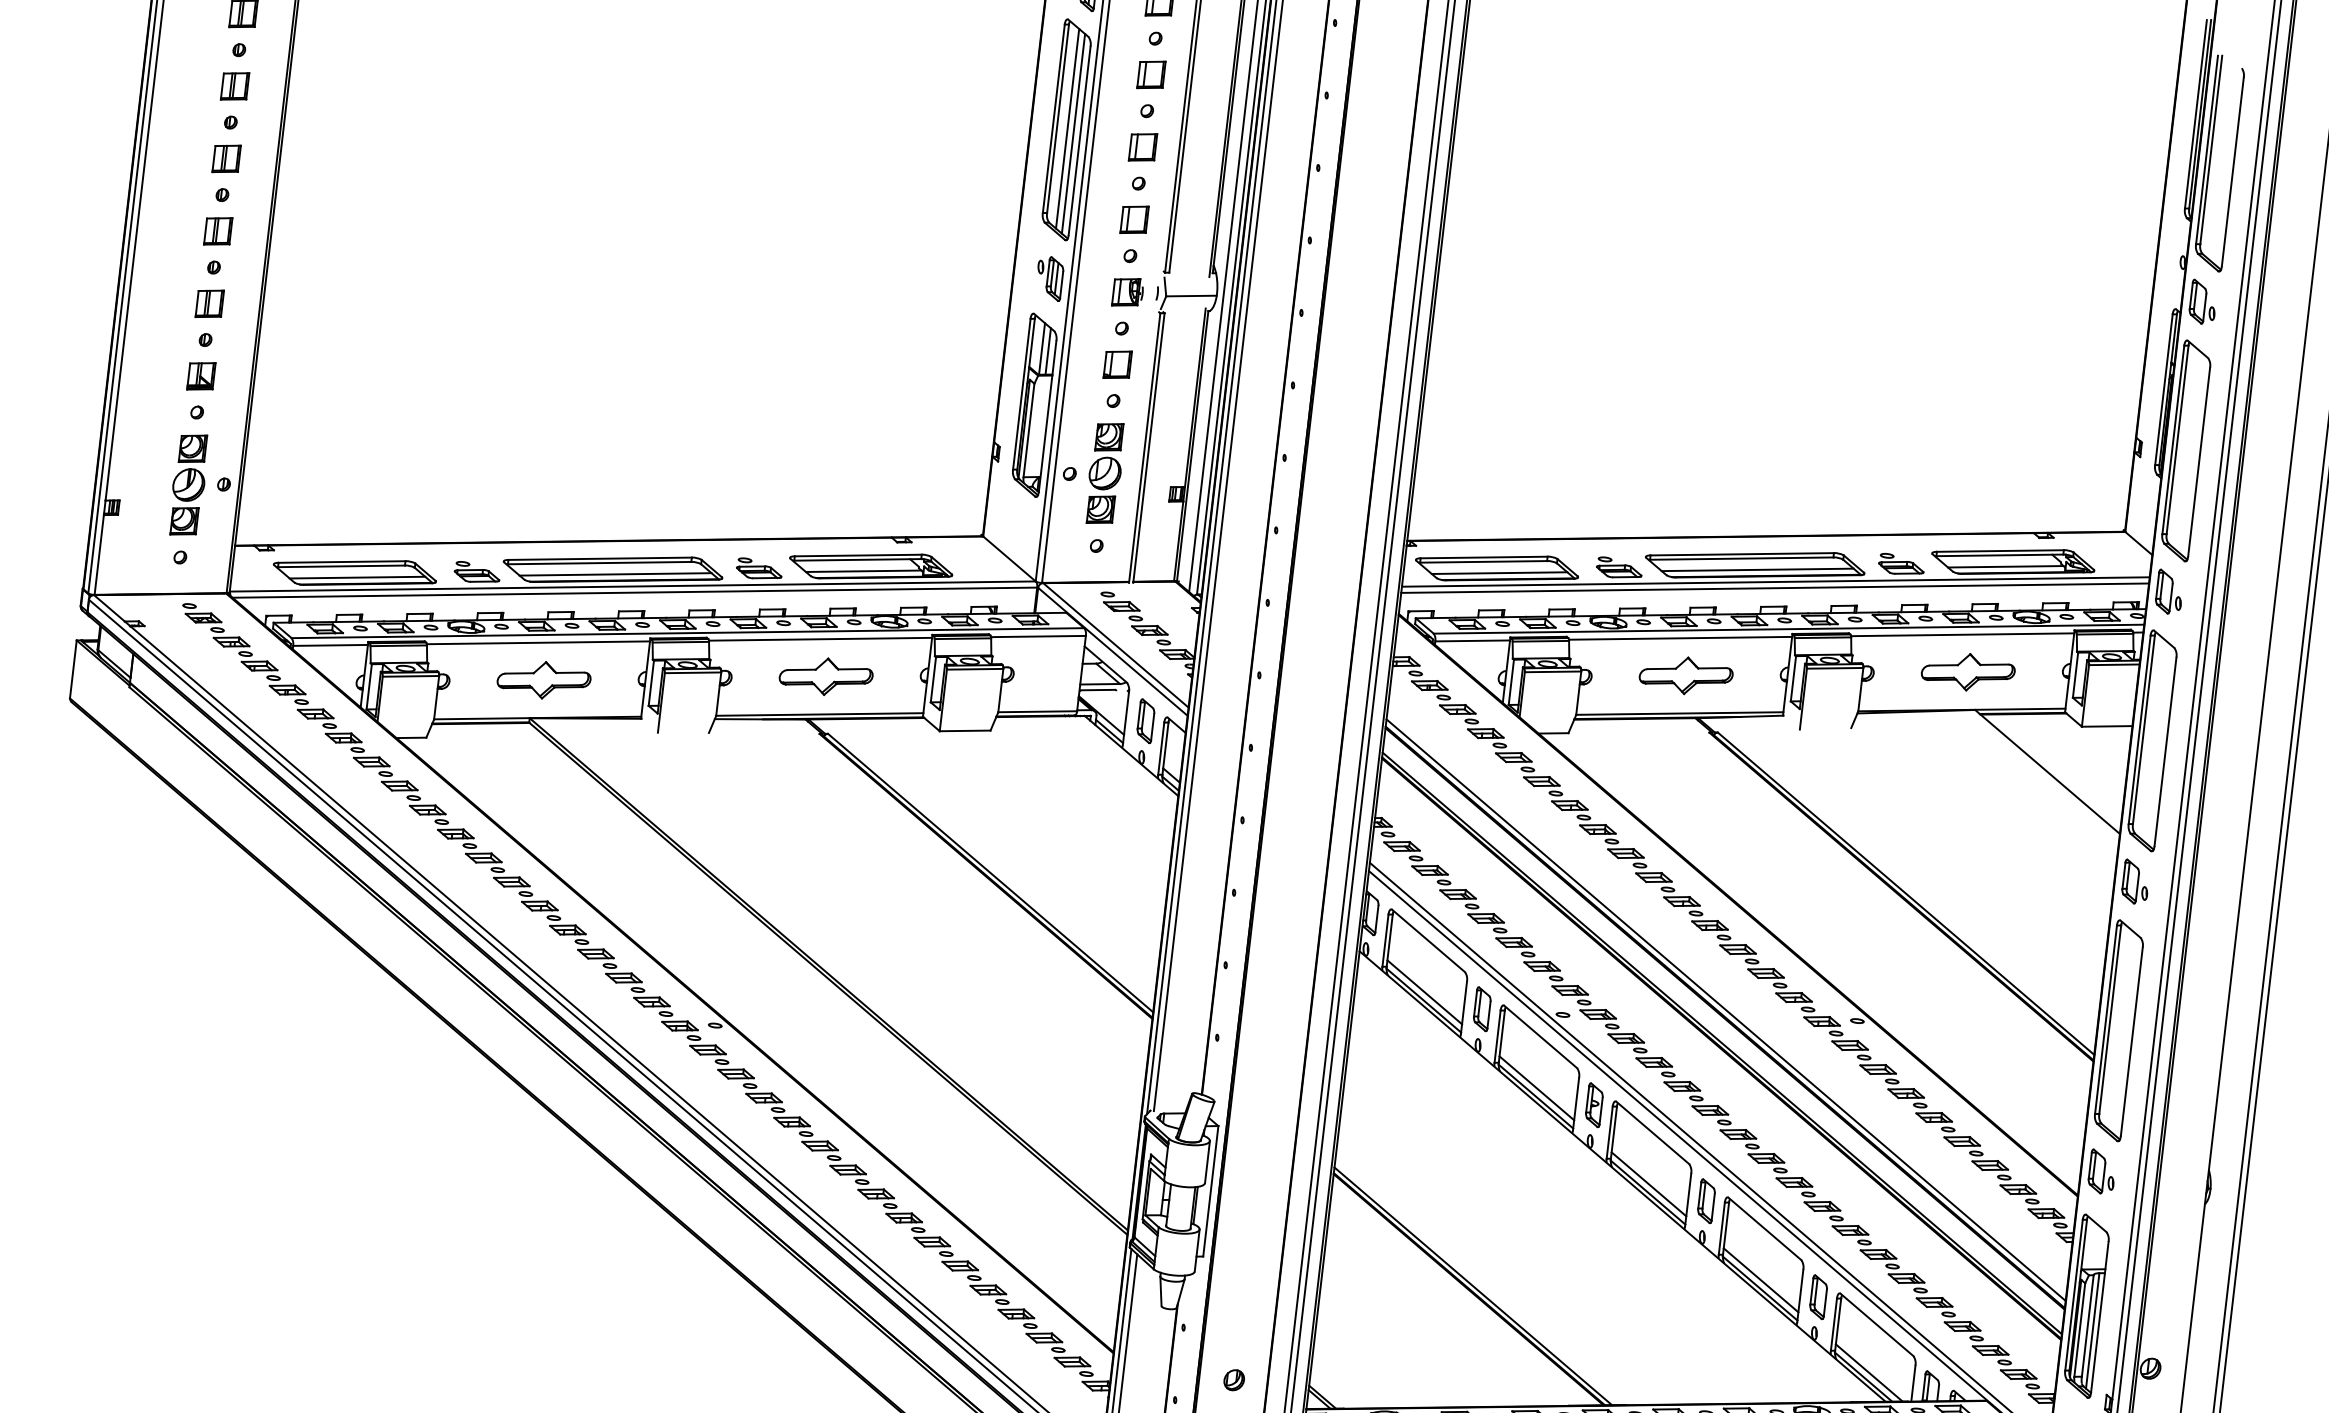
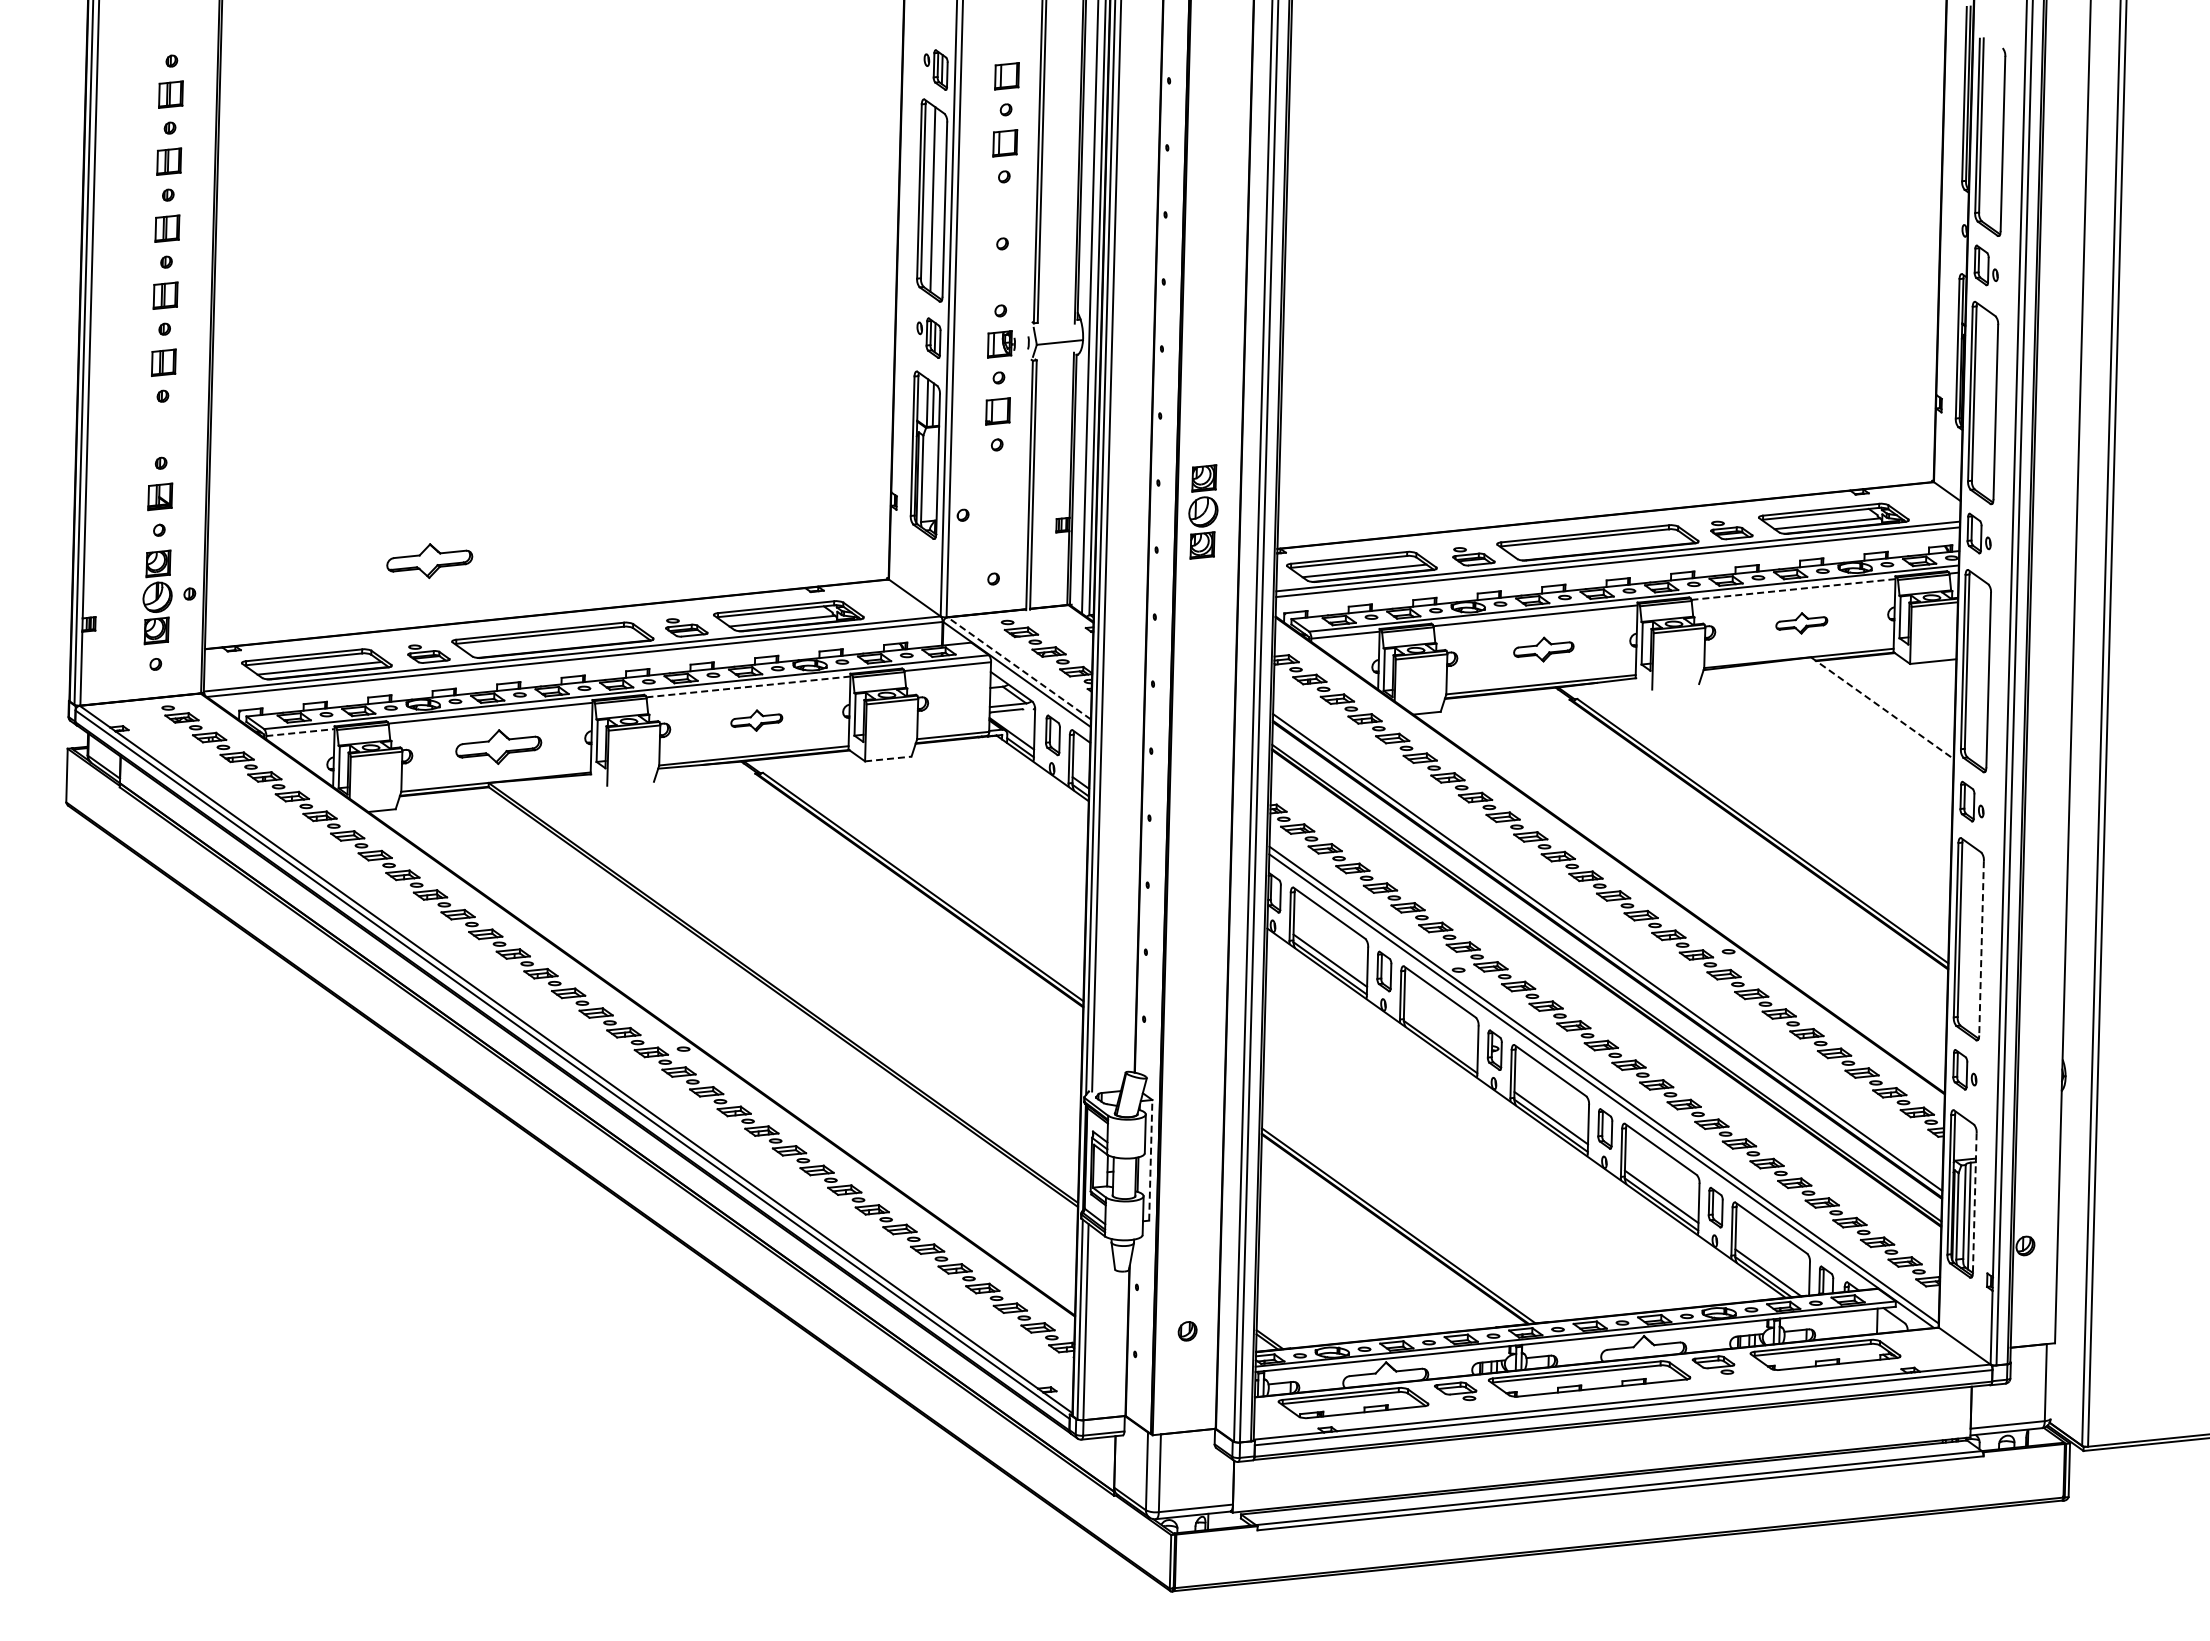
line: (1073, 133) -> (938, 203), removed
part: (1143, 147) -> (1003, 210), removed
part: (1134, 219) -> (1001, 277), removed
part: (209, 303) -> (161, 429), removed
part: (487, 471) -> (429, 560), added
part: (1105, 473) -> (1203, 511), moved
line: (1757, 569) -> (1600, 546), removed
line: (615, 574) -> (555, 644), removed
line: (1962, 634) -> (1793, 589), solid -> dashed
line: (820, 638) -> (748, 686), solid -> dashed
line: (330, 645) -> (300, 732), solid -> dashed
line: (1116, 645) -> (1019, 668), solid -> dashed
part: (1968, 672) -> (1801, 623), size x0.6
part: (1685, 675) -> (1543, 649), size x0.7
part: (826, 676) -> (756, 720), size x0.6
line: (965, 730) -> (888, 758), solid -> dashed
line: (2047, 772) -> (1882, 708), solid -> dashed
line: (2131, 1042) -> (1981, 948), solid -> dashed
line: (1536, 1088) -> (1440, 1039), removed
line: (1210, 1190) -> (1150, 1159), solid -> dashed
line: (2099, 1317) -> (1974, 1203), solid -> dashed

